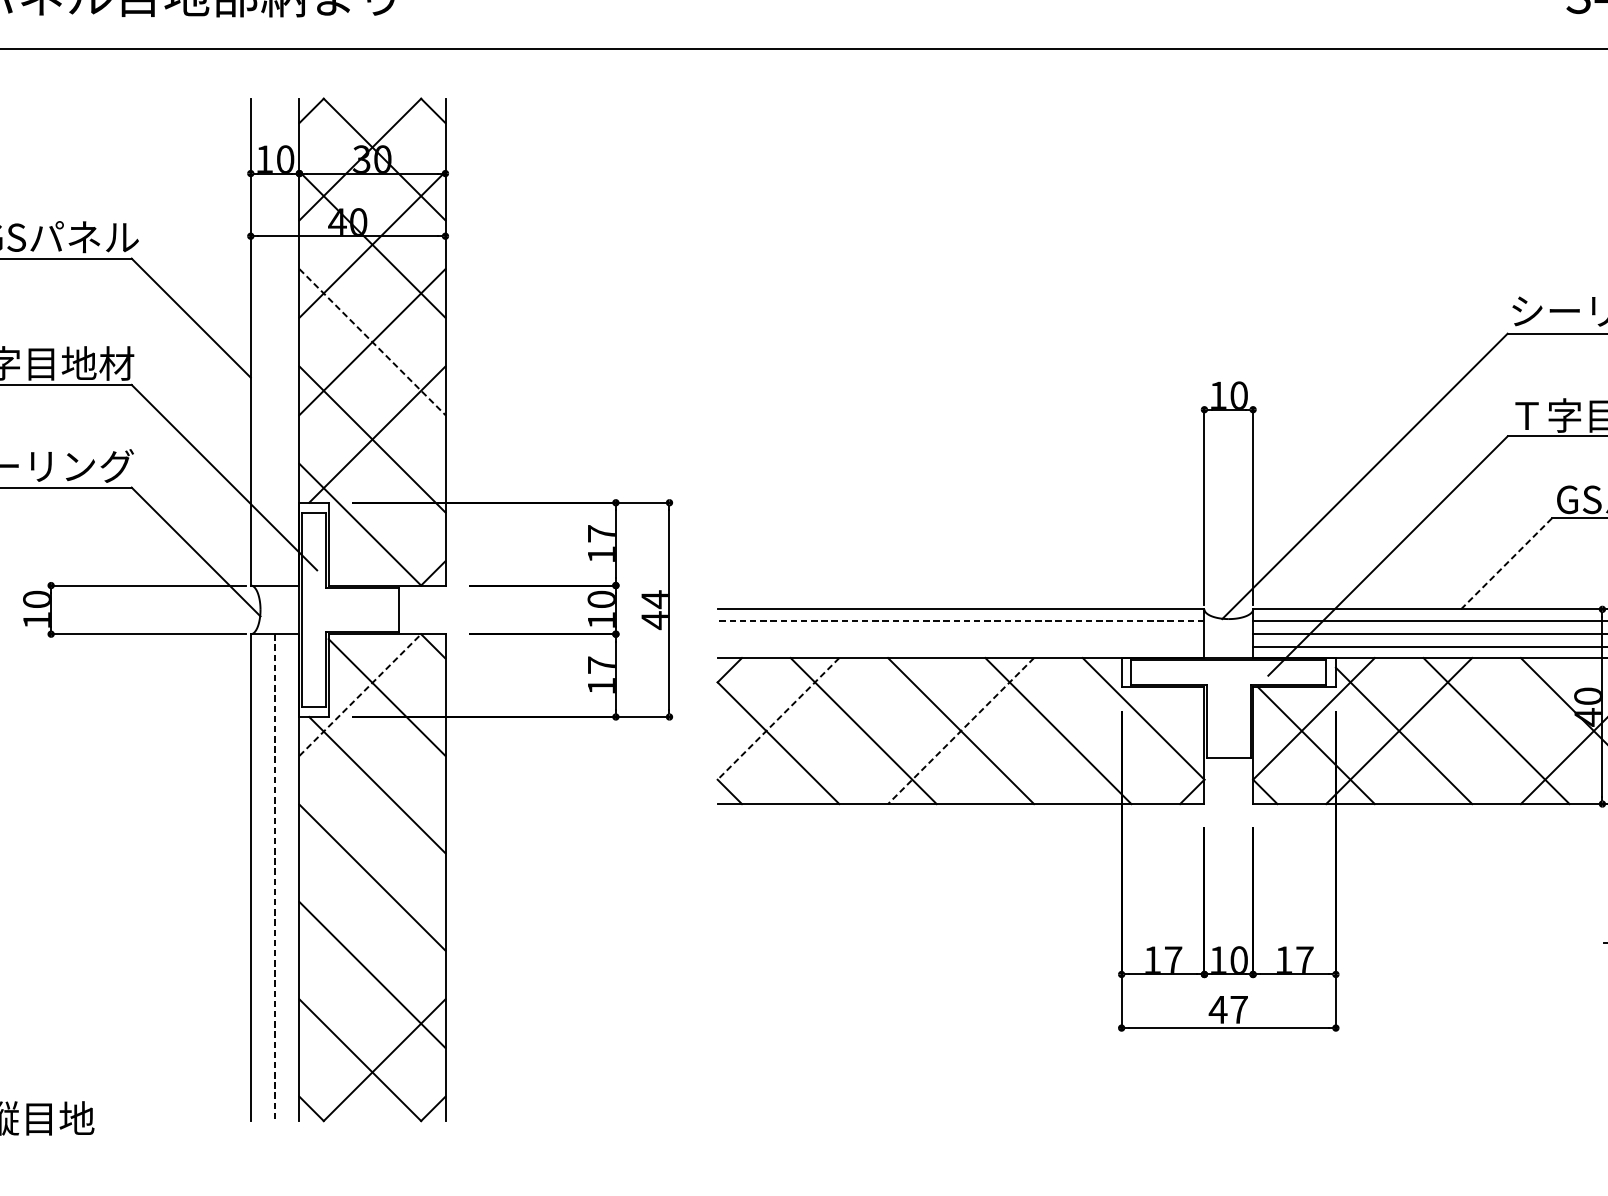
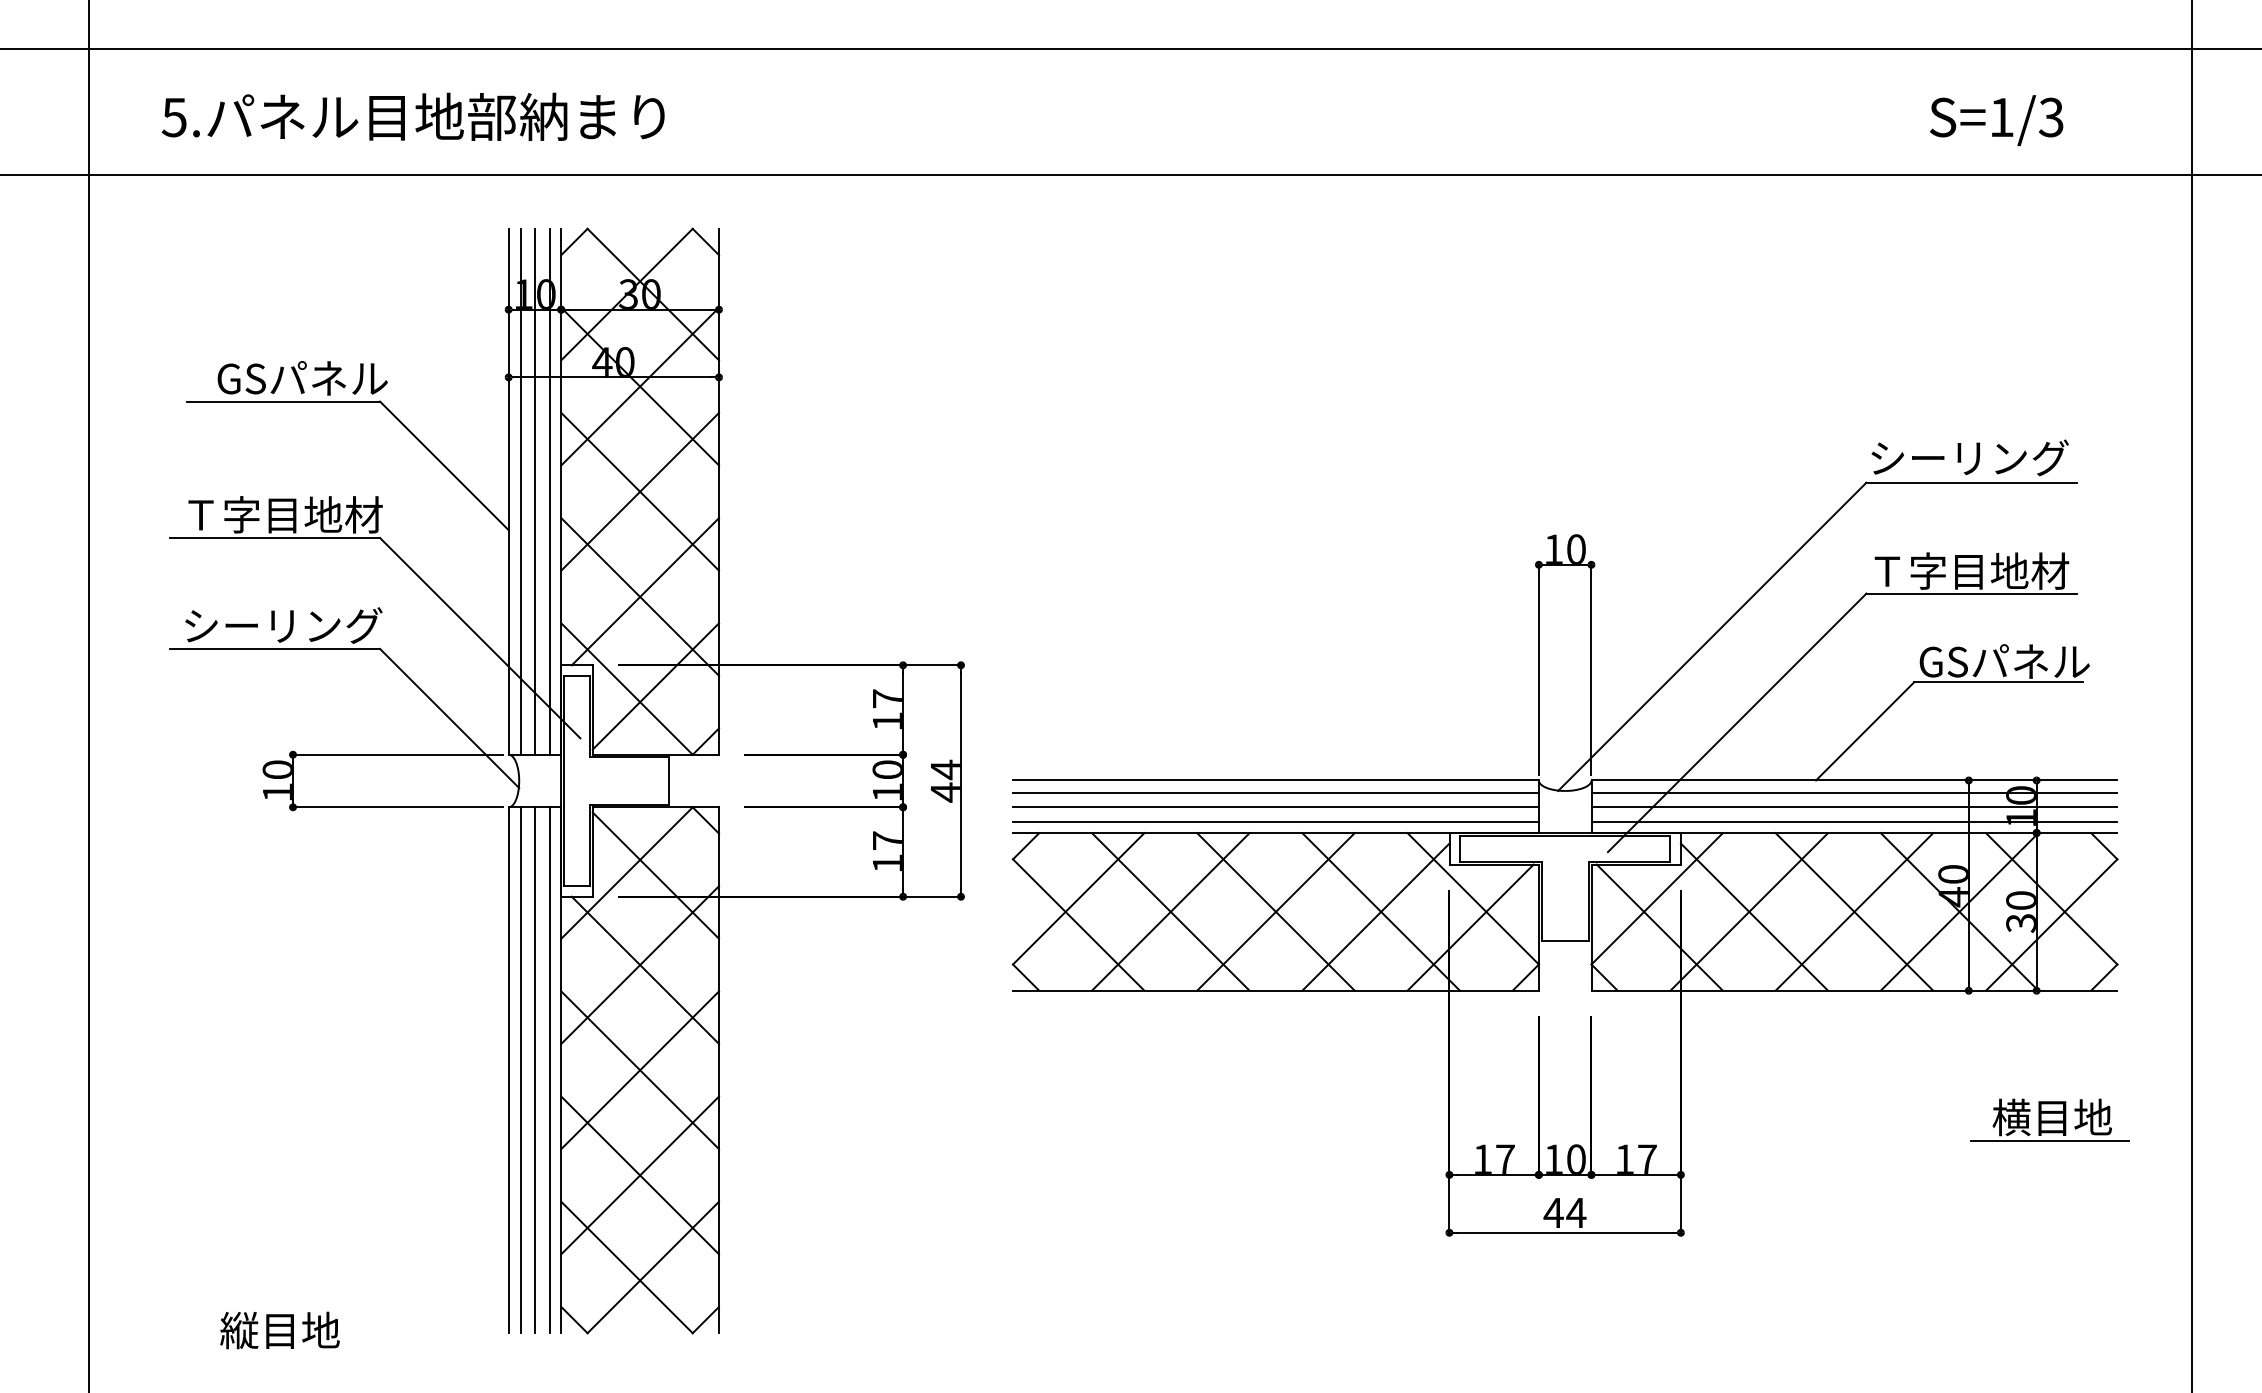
line: (261, 341) -> (520, 491), added
line: (275, 341) -> (535, 491), added
line: (288, 341) -> (549, 491), added
line: (372, 341) -> (640, 491), dashed -> solid
line: (386, 522) -> (655, 686), added
line: (1506, 564) -> (1865, 731), dashed -> solid
line: (960, 620) -> (1275, 792), dashed -> solid
line: (960, 634) -> (1275, 807), added
line: (960, 647) -> (1275, 821), added
line: (360, 695) -> (627, 873), dashed -> solid
line: (778, 718) -> (1078, 898), dashed -> solid
line: (863, 730) -> (1170, 911), added
line: (960, 730) -> (1275, 911), dashed -> solid
line: (1496, 730) -> (1854, 911), added
line: (1053, 735) -> (1375, 916), added
line: (1141, 745) -> (1470, 927), added
line: (372, 779) -> (640, 964), added
line: (261, 877) -> (520, 1070), added
line: (275, 877) -> (535, 1070), dashed -> solid
line: (288, 877) -> (549, 1070), added
line: (372, 877) -> (640, 1070), added
line: (372, 975) -> (640, 1175), added
text: (1239, 1009) -> (1576, 1212), 47 -> 44

